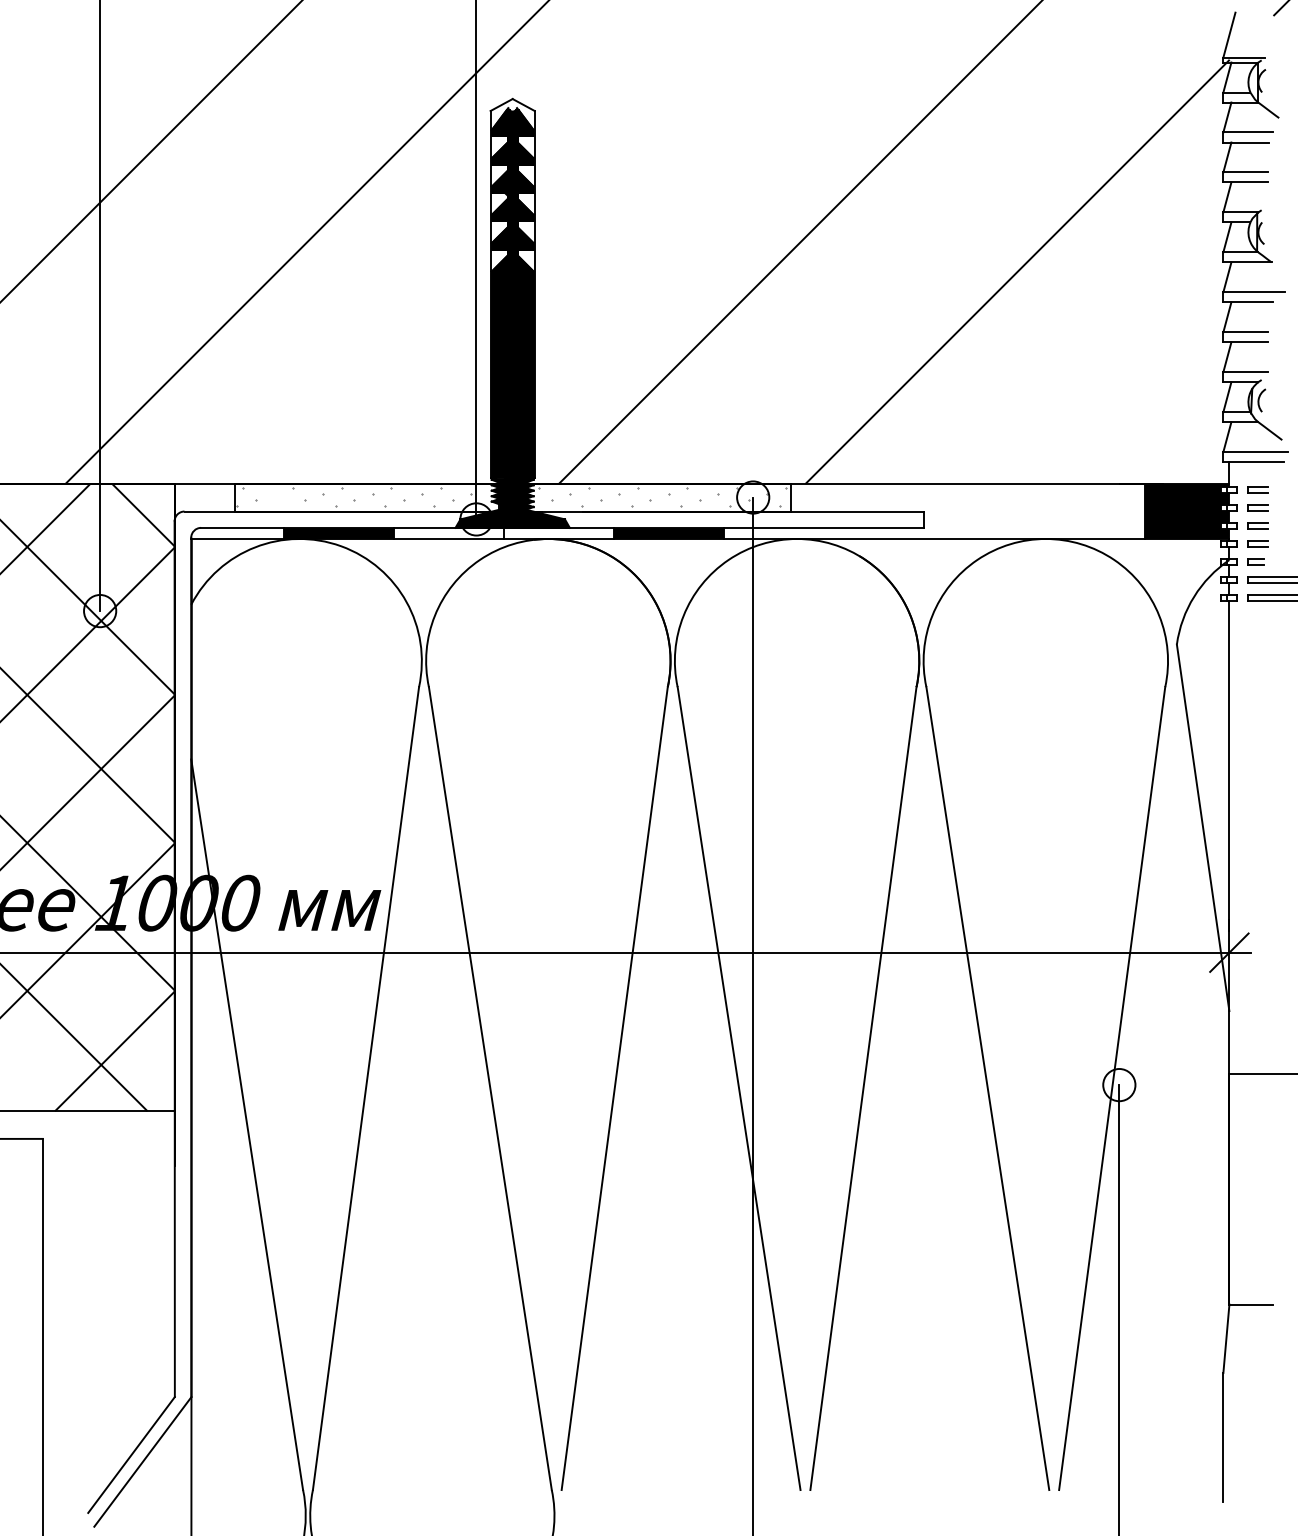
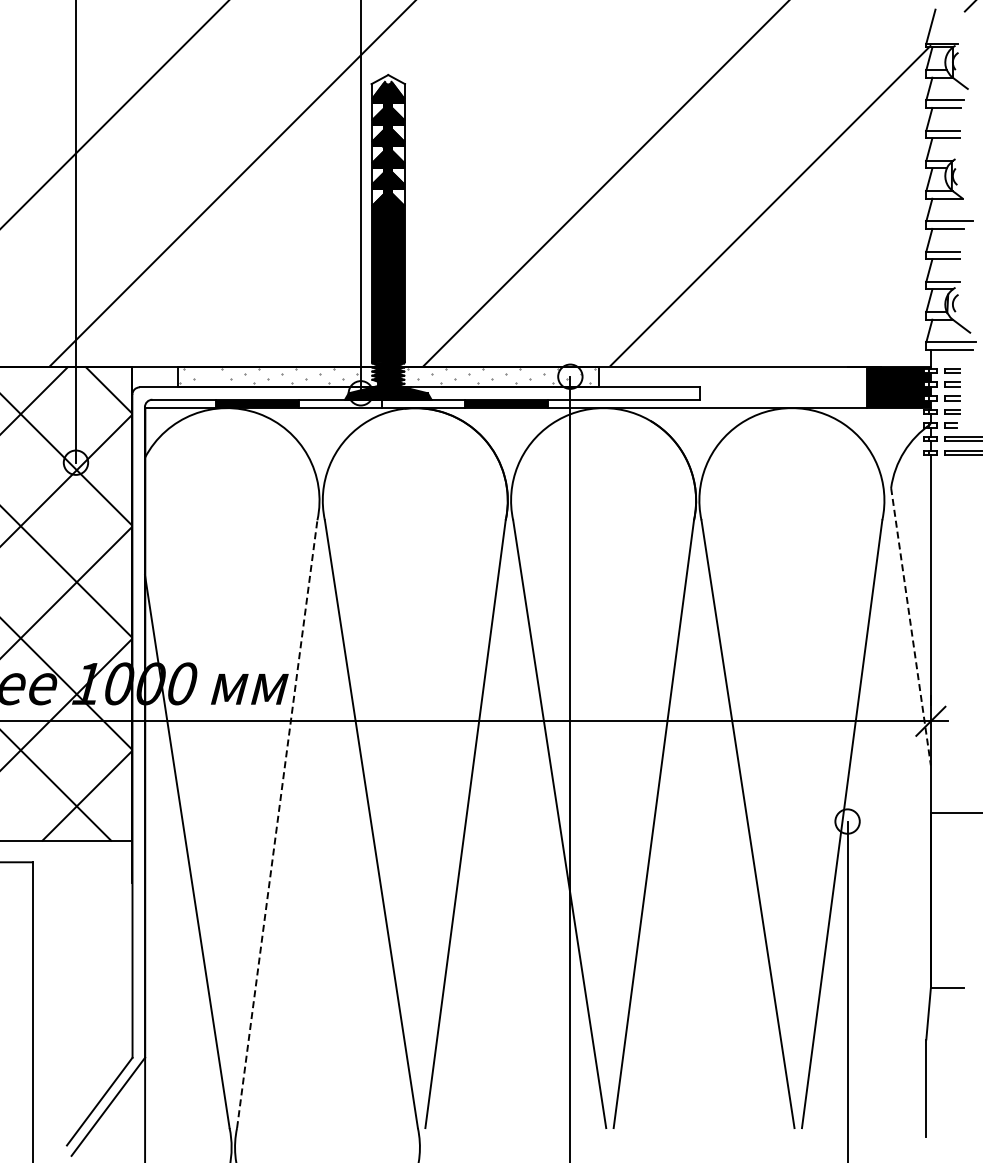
line: (1203, 828) -> (911, 627), solid -> dashed
line: (366, 1088) -> (277, 824), solid -> dashed

